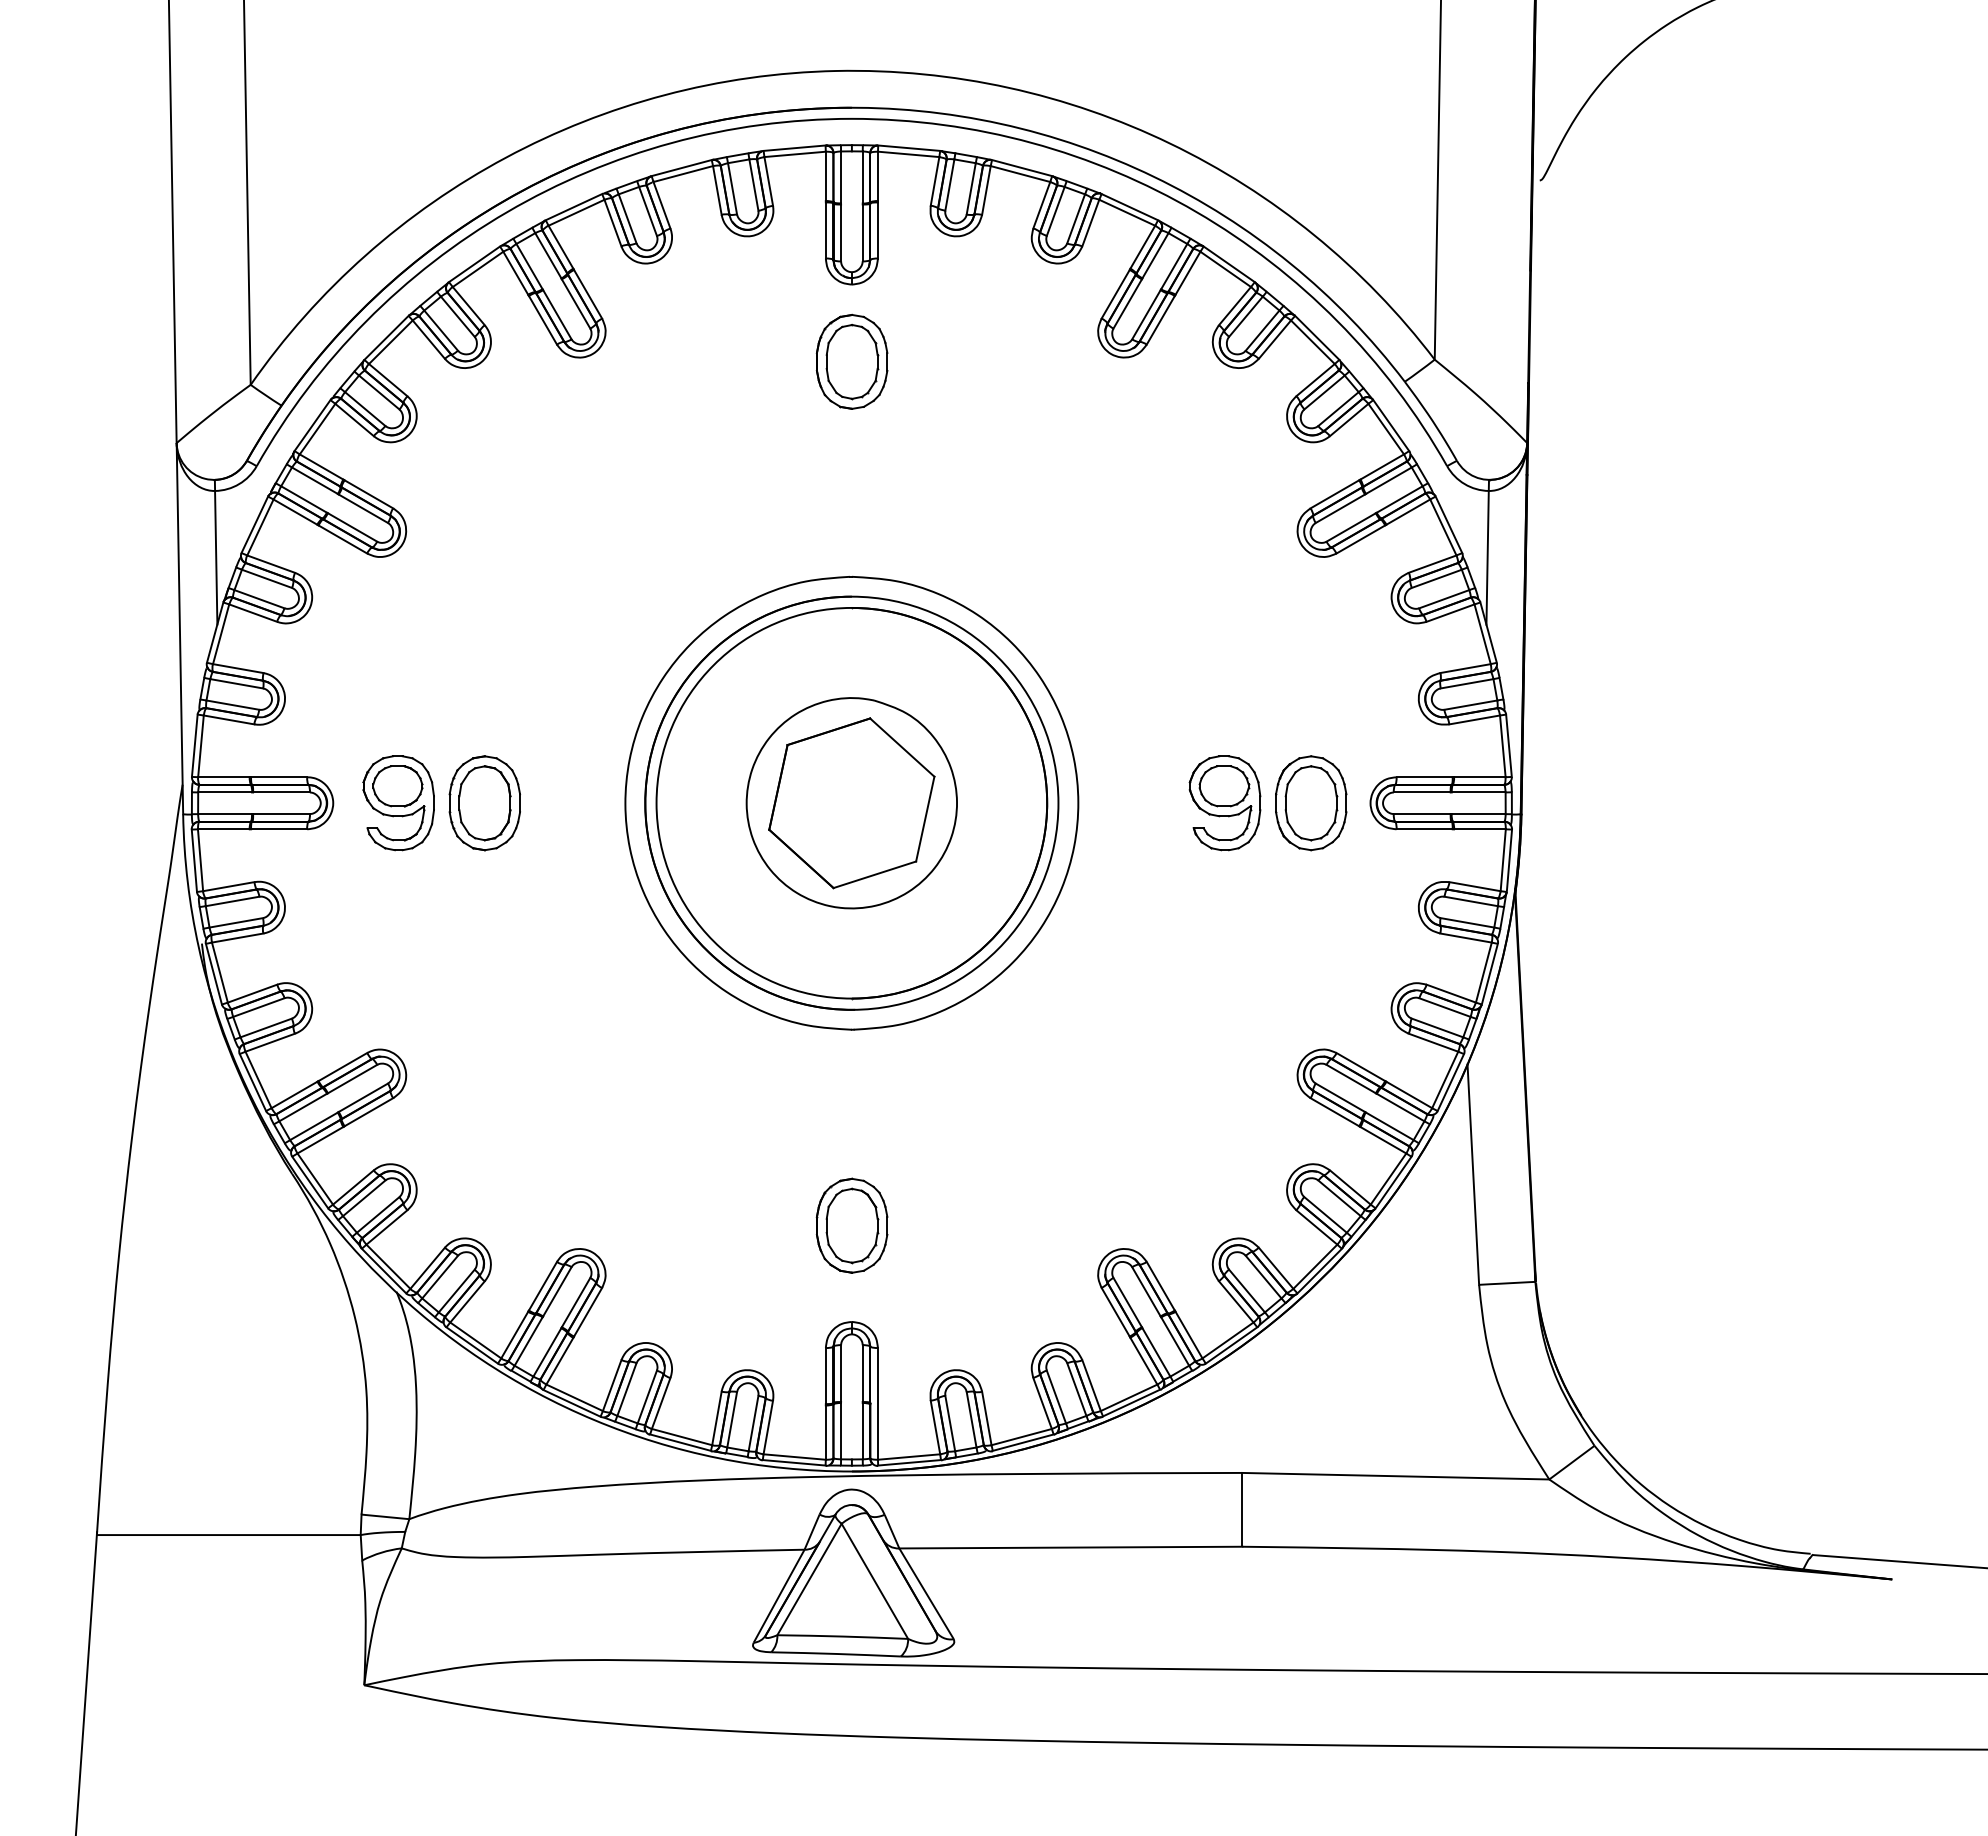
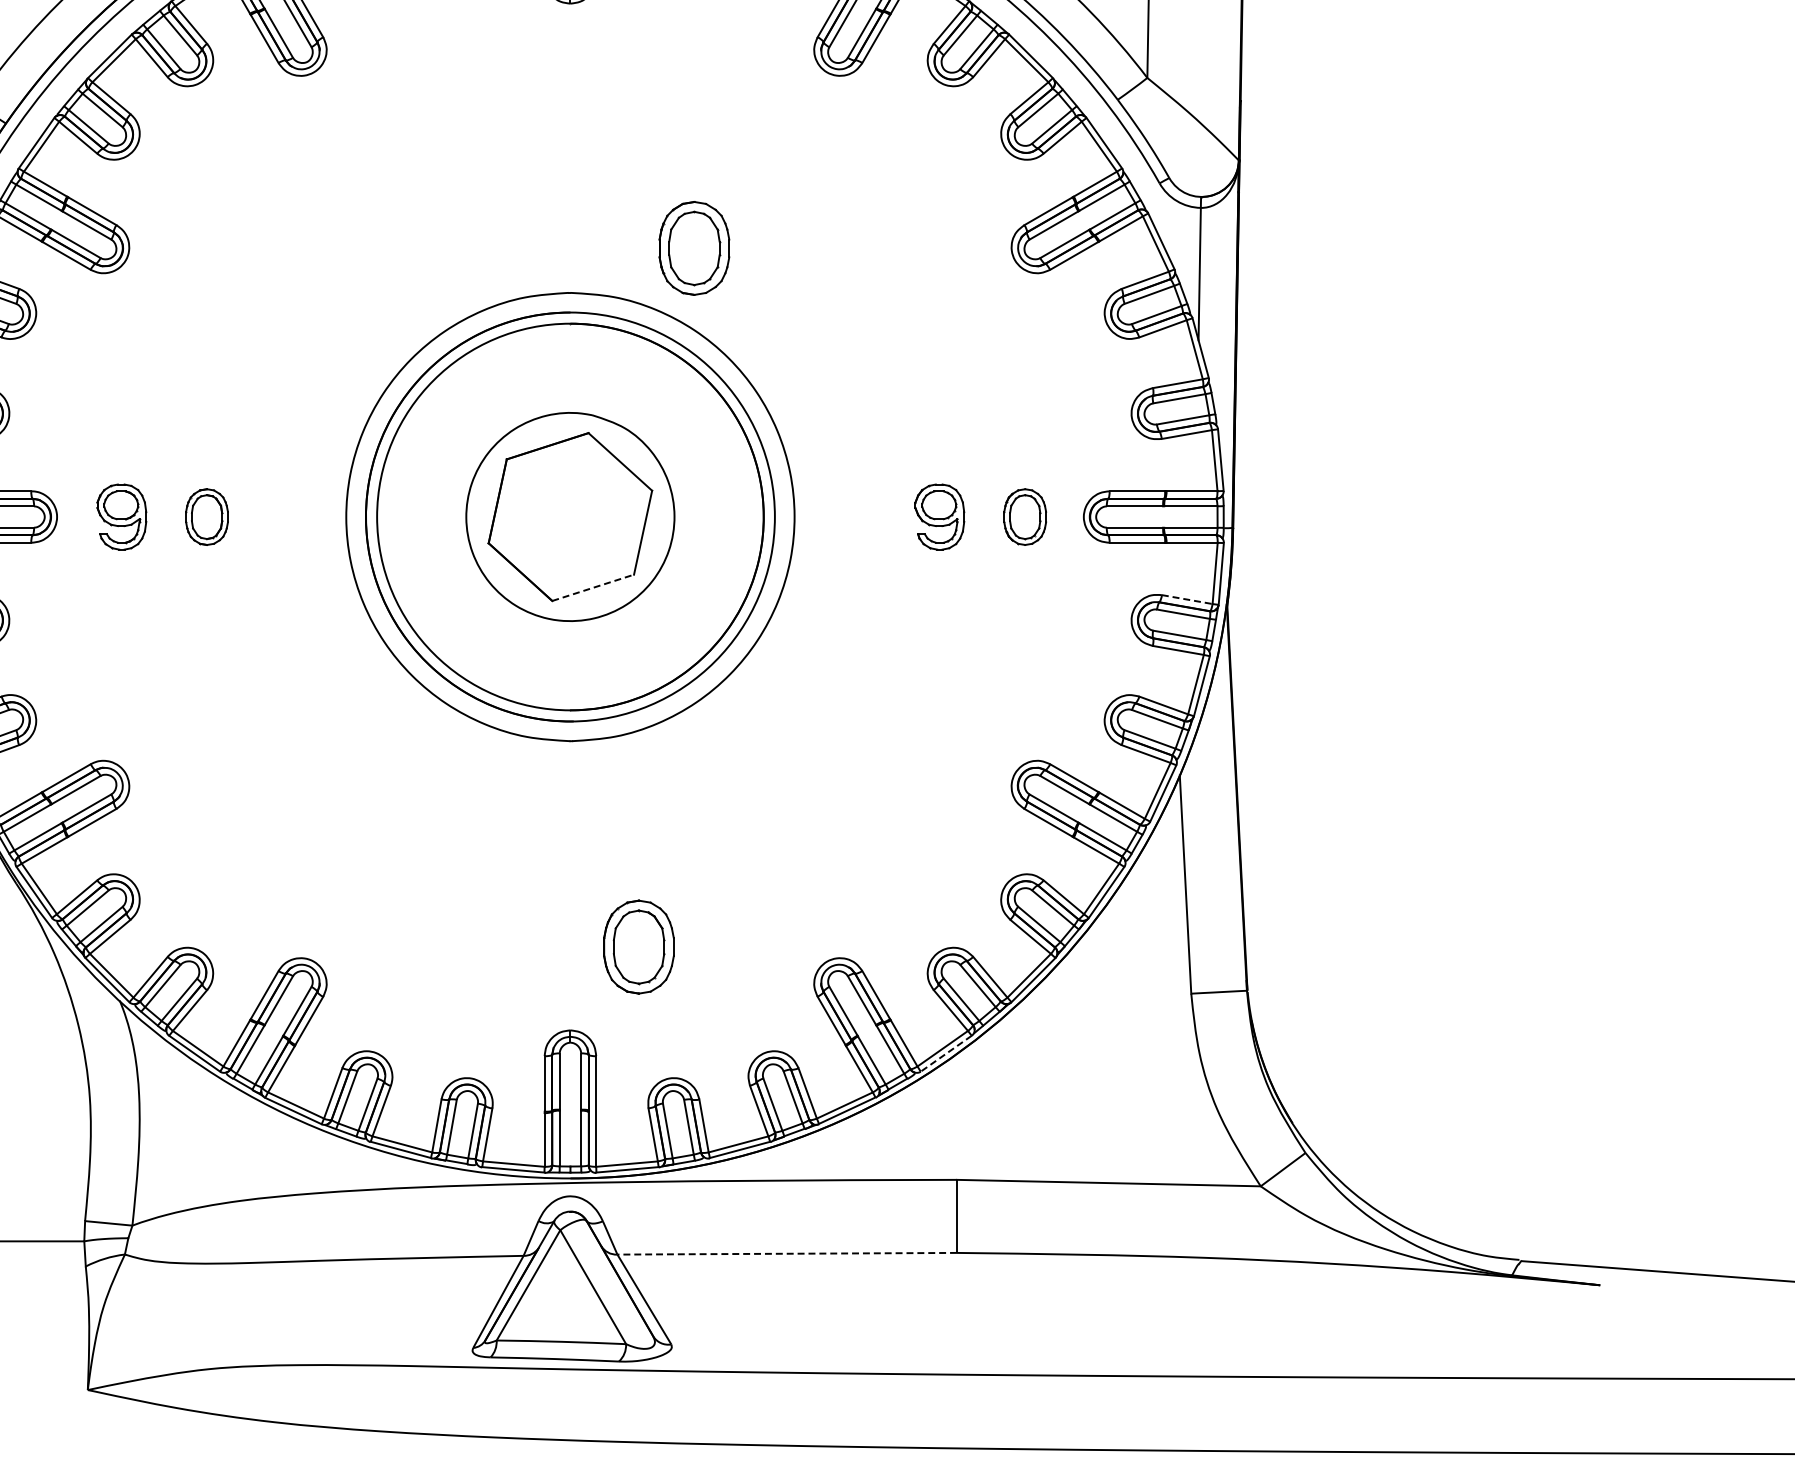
part: (851, 361) -> (693, 248), moved
part: (398, 803) -> (121, 517), size x0.7
part: (484, 803) -> (206, 517), size x0.6
part: (1224, 803) -> (939, 517), size x0.7
part: (1311, 803) -> (1025, 517), size x0.6
line: (875, 874) -> (593, 587), solid -> dashed
line: (1475, 886) -> (1187, 599), solid -> dashed
part: (851, 1225) -> (638, 946), moved
line: (1231, 1345) -> (946, 1053), solid -> dashed
line: (1070, 1547) -> (786, 1253), solid -> dashed

